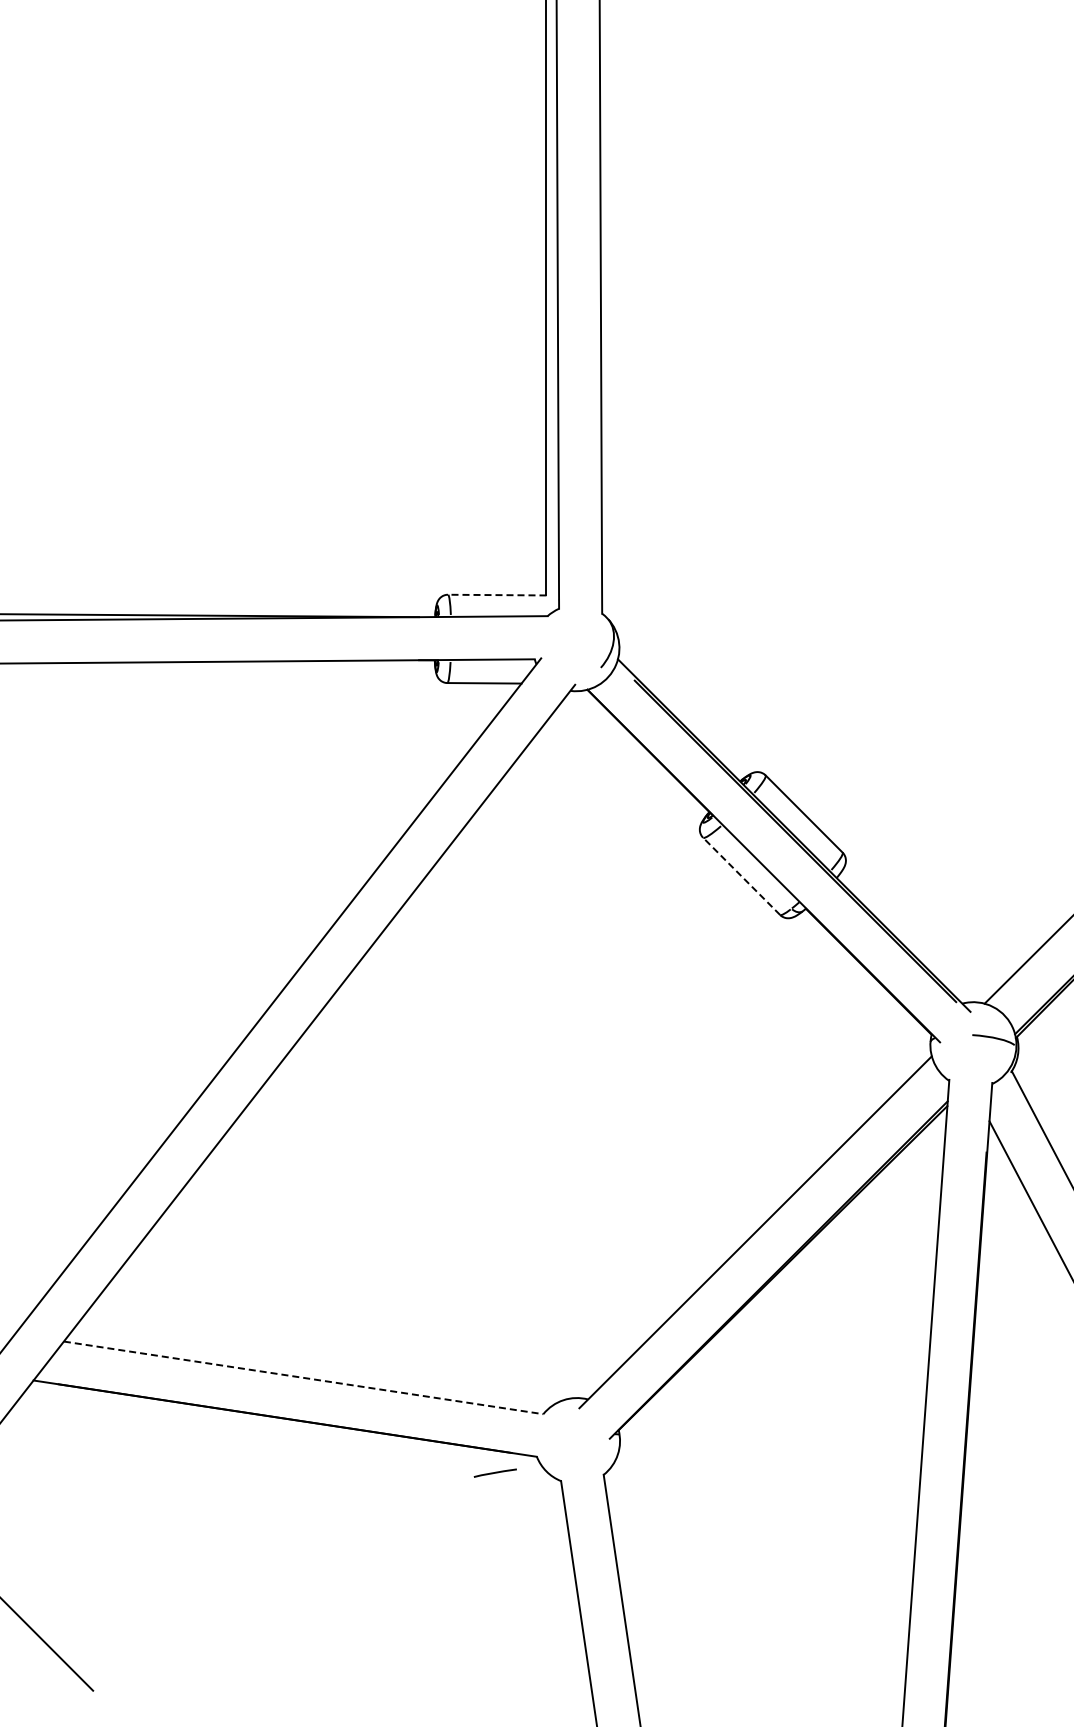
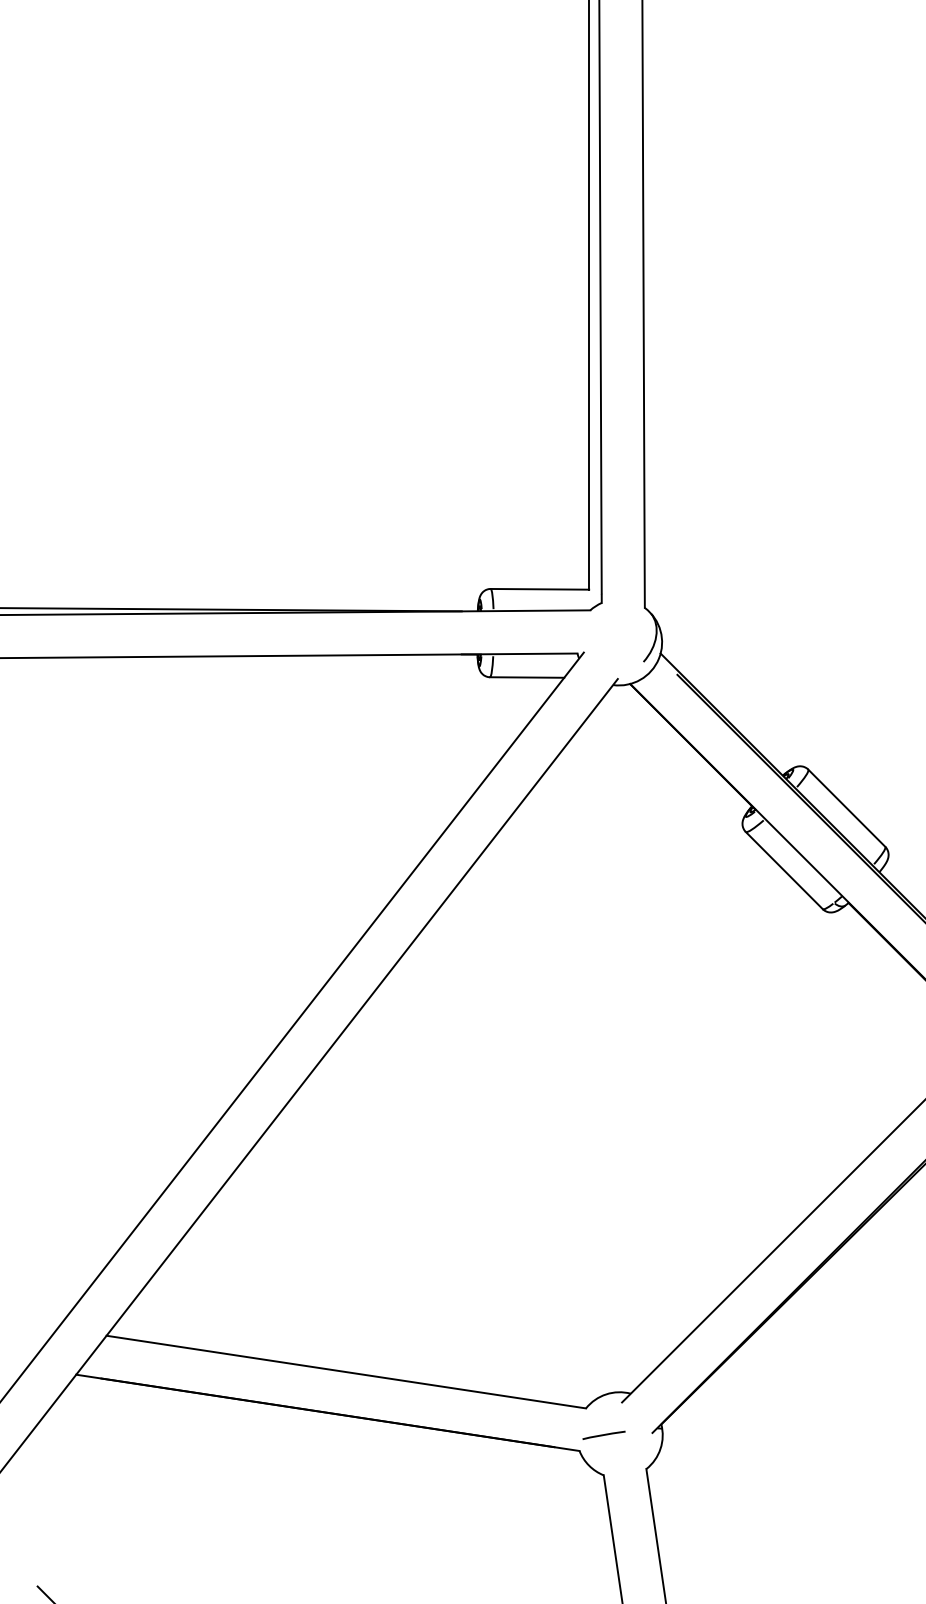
line: (496, 595) -> (539, 589), dashed -> solid
line: (741, 876) -> (784, 870), dashed -> solid
line: (304, 1377) -> (347, 1371), dashed -> solid
line: (494, 1472) -> (603, 1434), moved

